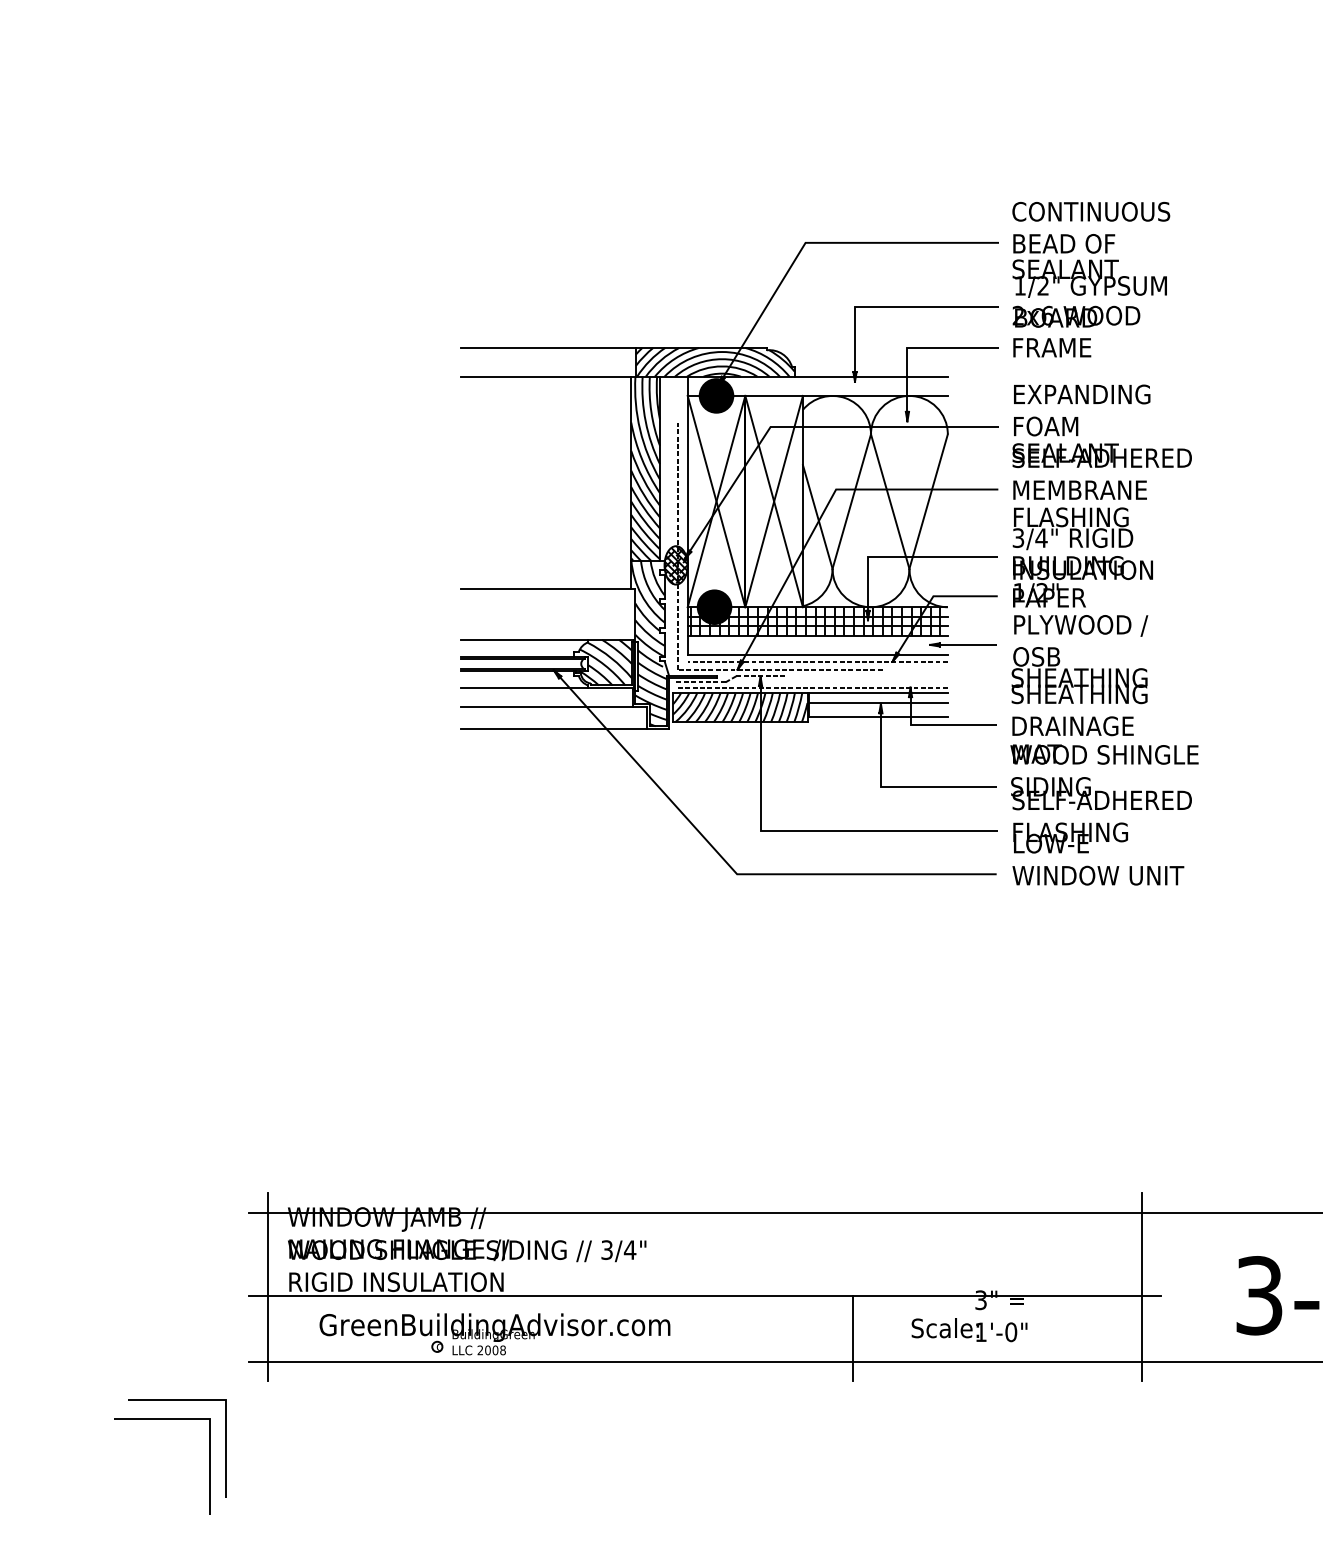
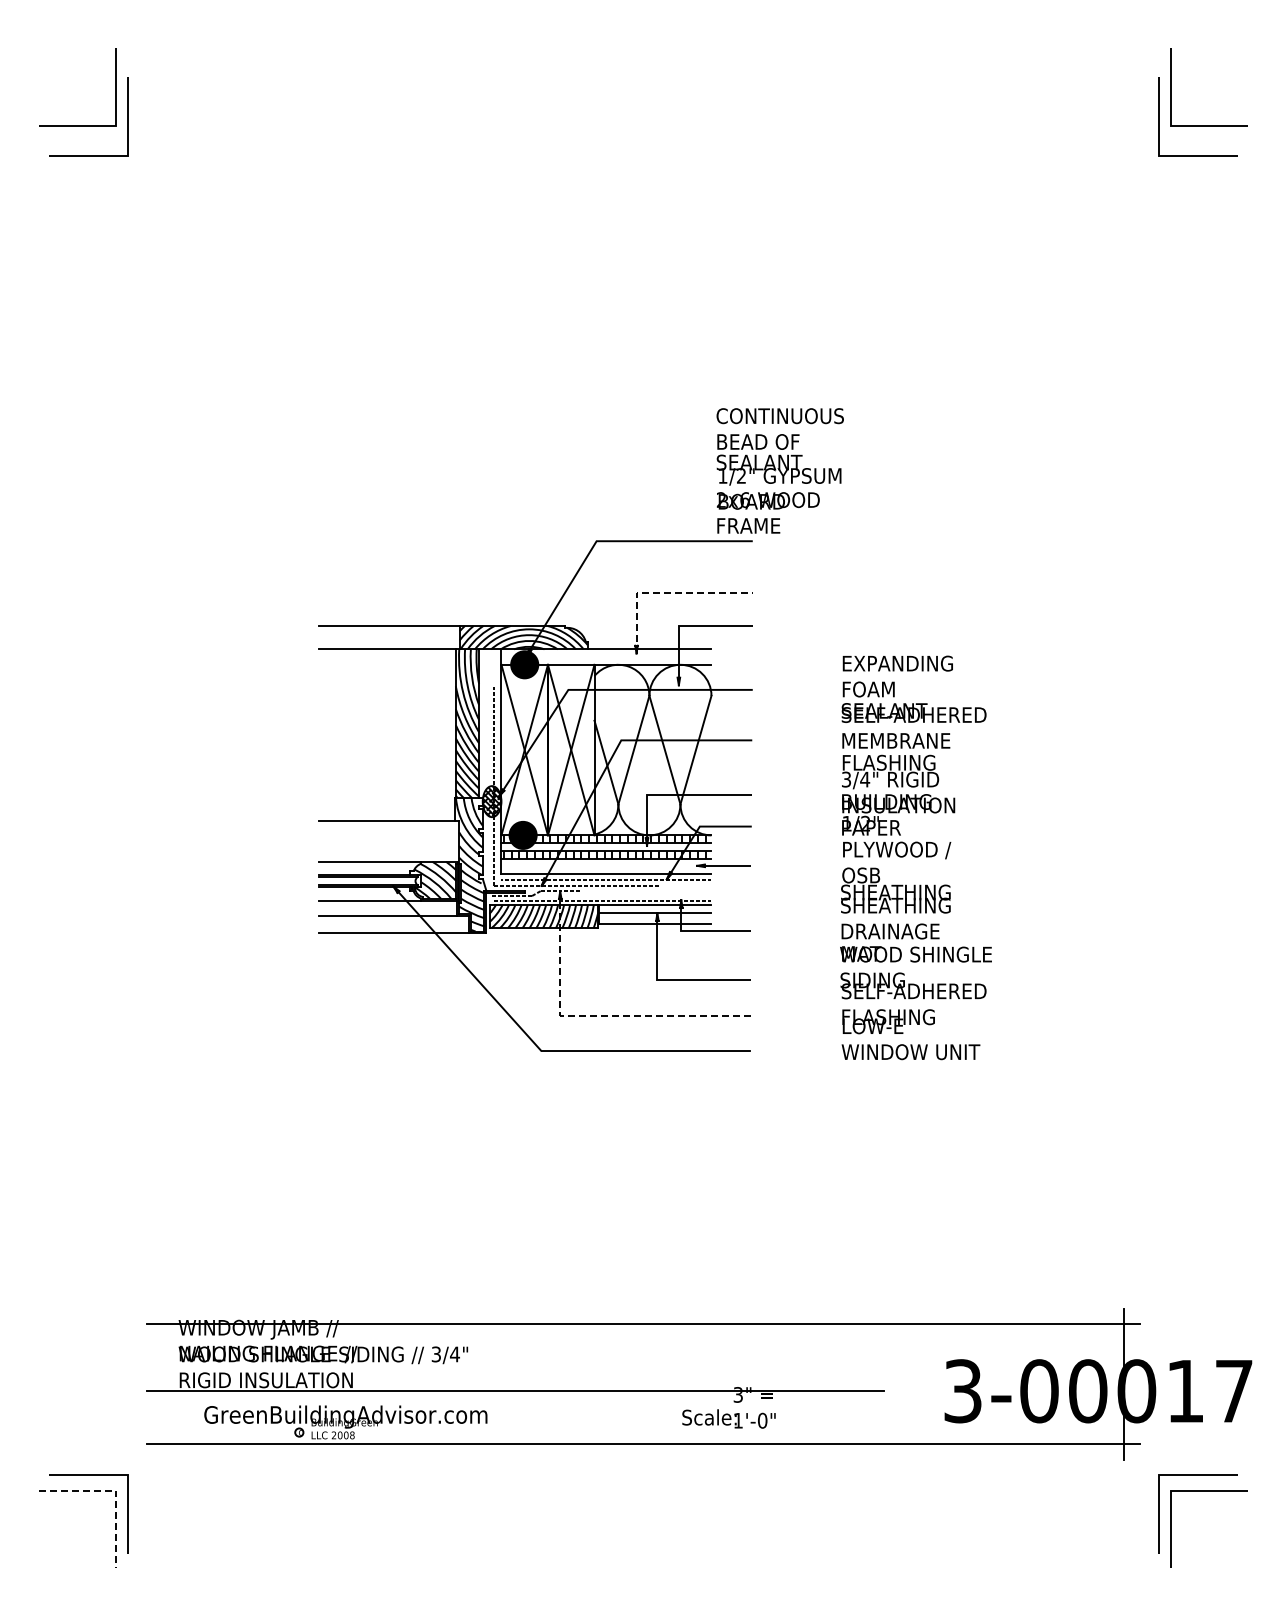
text: (1090, 279) -> (779, 470), moved
line: (889, 307) -> (664, 593), solid -> dashed
hatch: (815, 620) -> (604, 846), removed
text: (1103, 634) -> (915, 857), moved
line: (801, 830) -> (593, 1015), solid -> dashed
line: (267, 1286) -> (162, 1383), removed
line: (1142, 1286) -> (868, 1383), removed
line: (853, 1338) -> (635, 1425), removed
line: (210, 1418) -> (116, 1490), solid -> dashed

